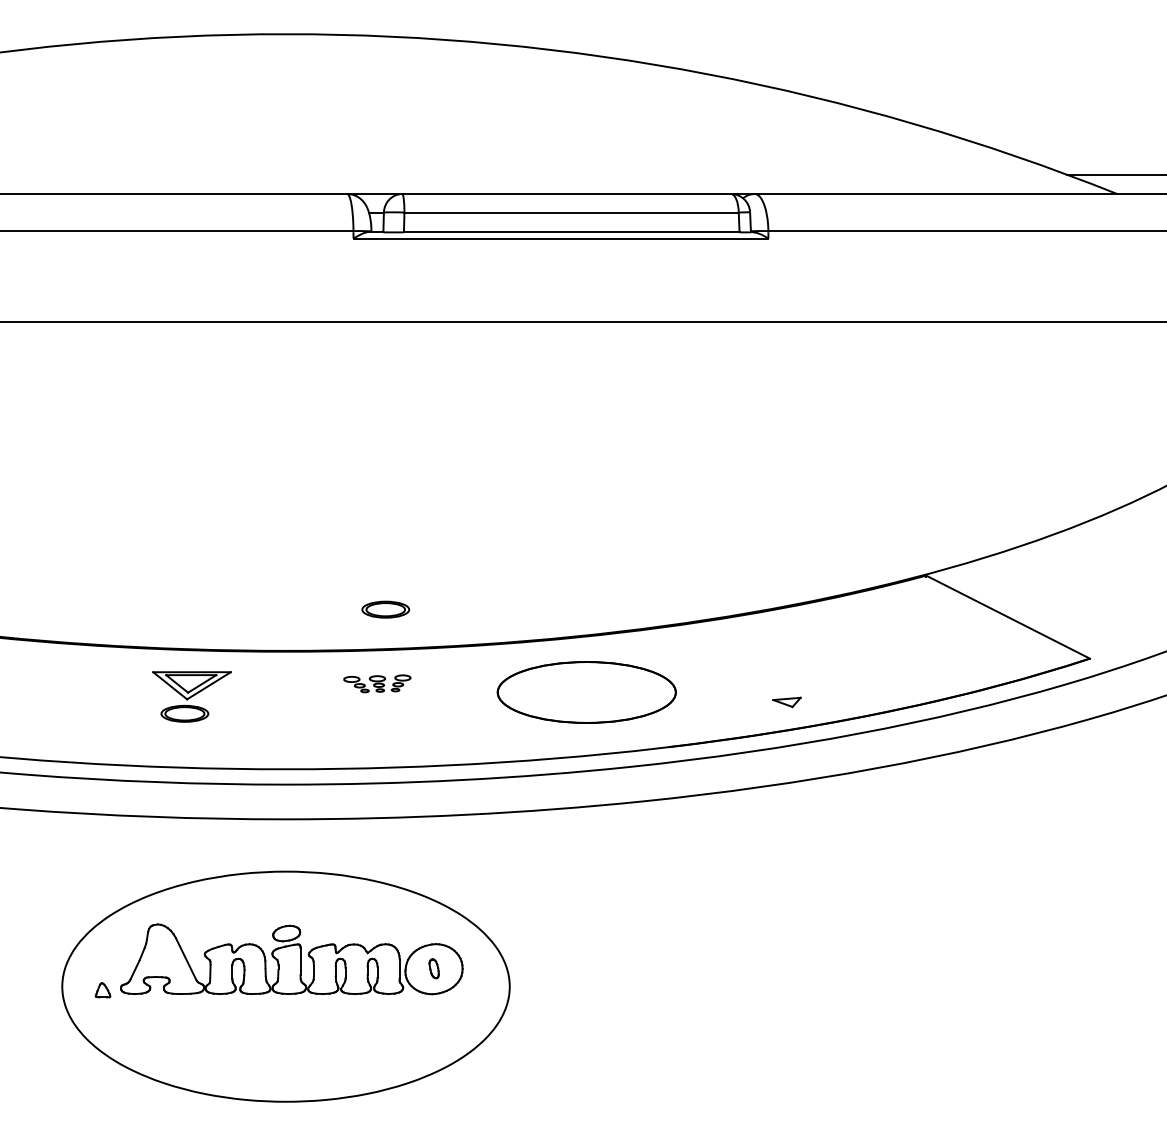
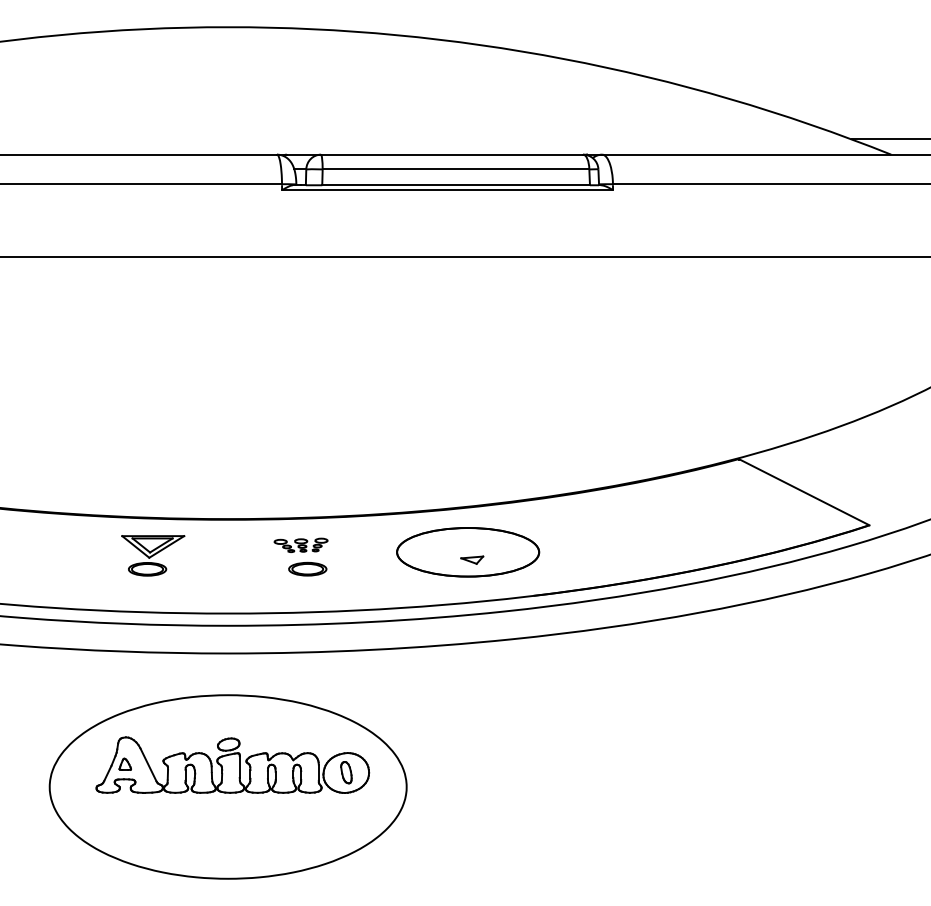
part: (385, 609) -> (307, 569), moved
part: (786, 702) -> (471, 560), moved
part: (433, 968) -> (345, 772), size x1.43
part: (102, 990) -> (124, 764), moved

